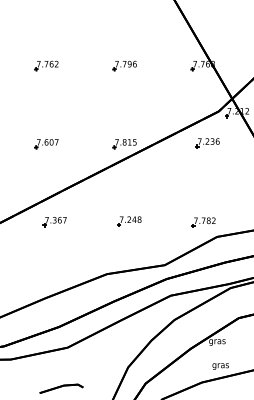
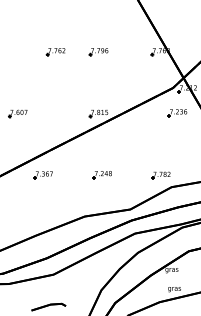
part: (46, 65) -> (55, 51), moved
part: (207, 143) -> (177, 113), moved
part: (46, 144) -> (17, 114), moved

